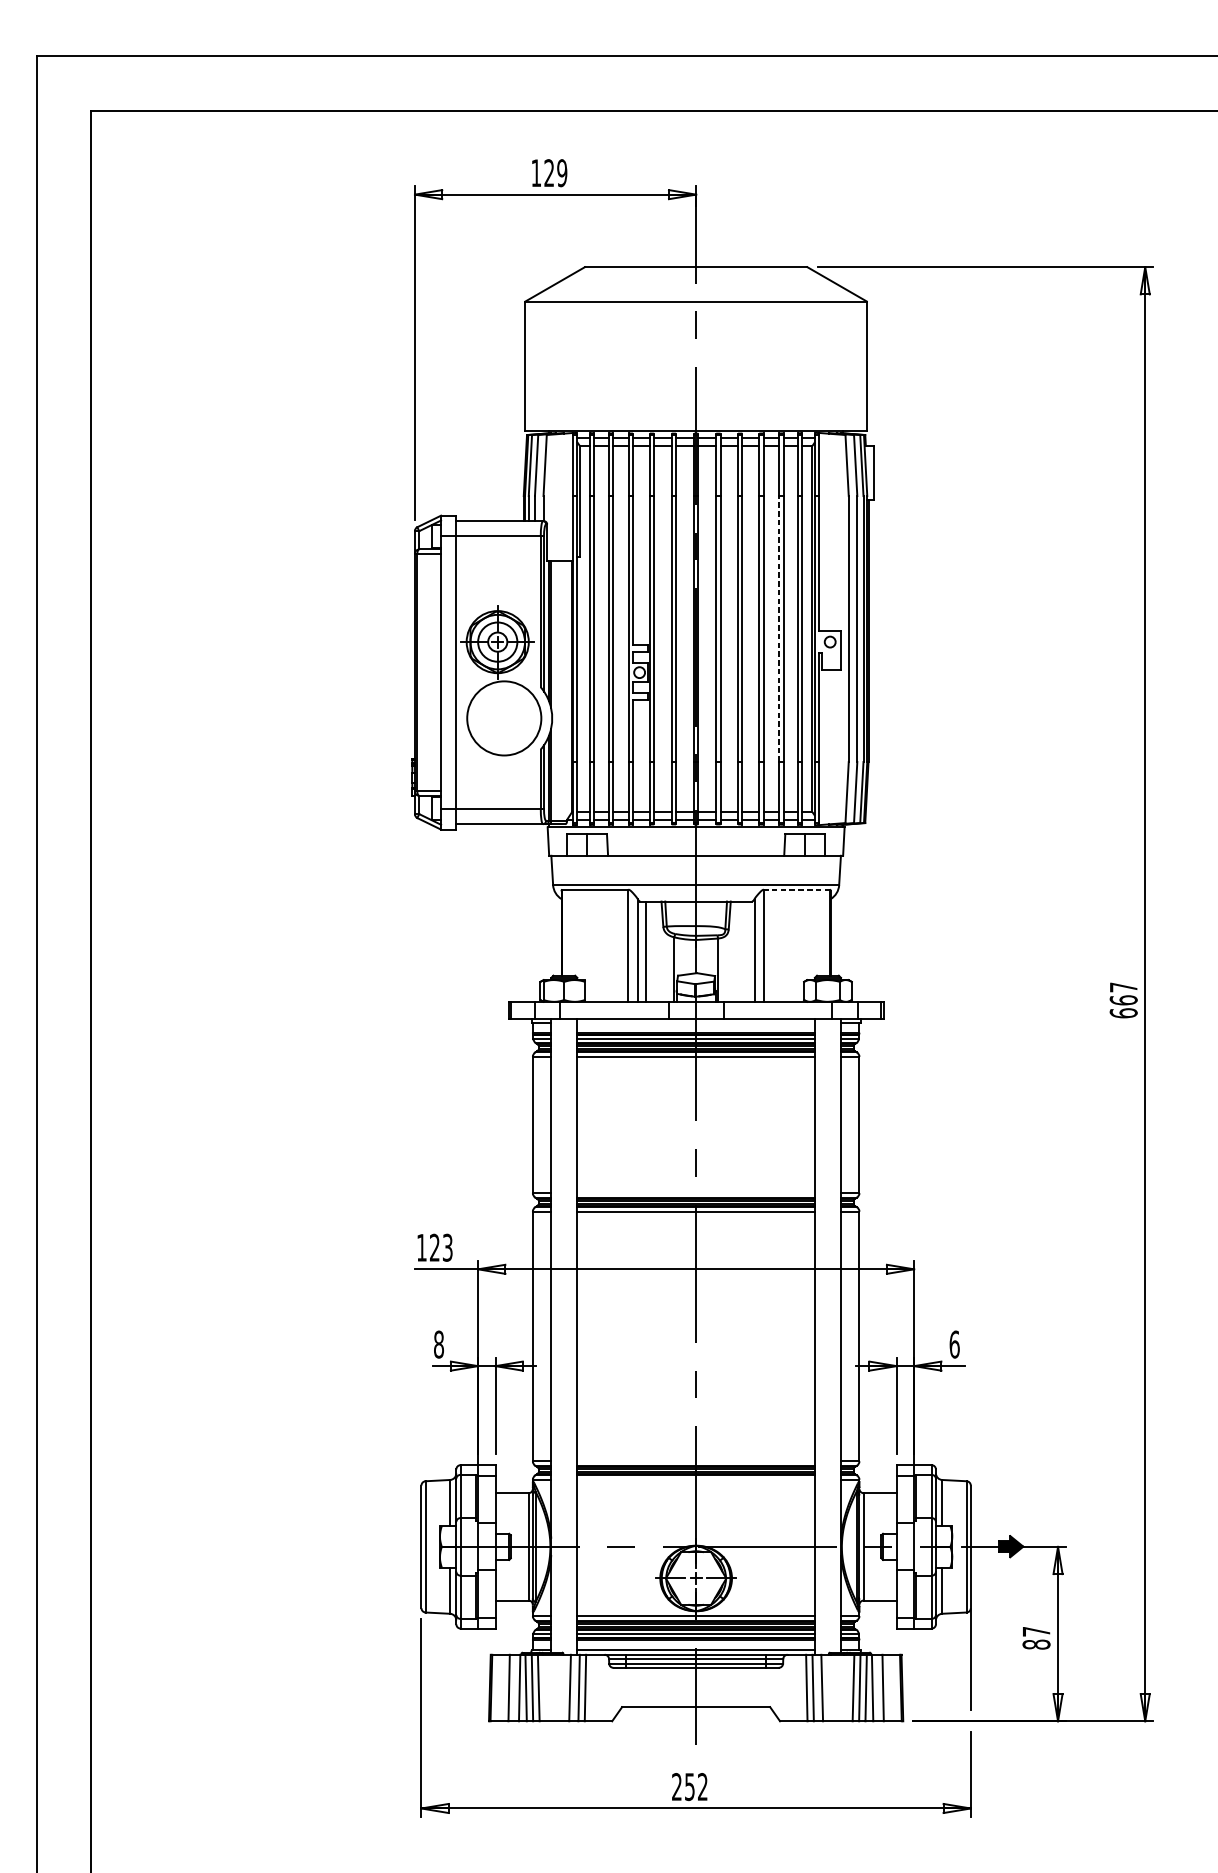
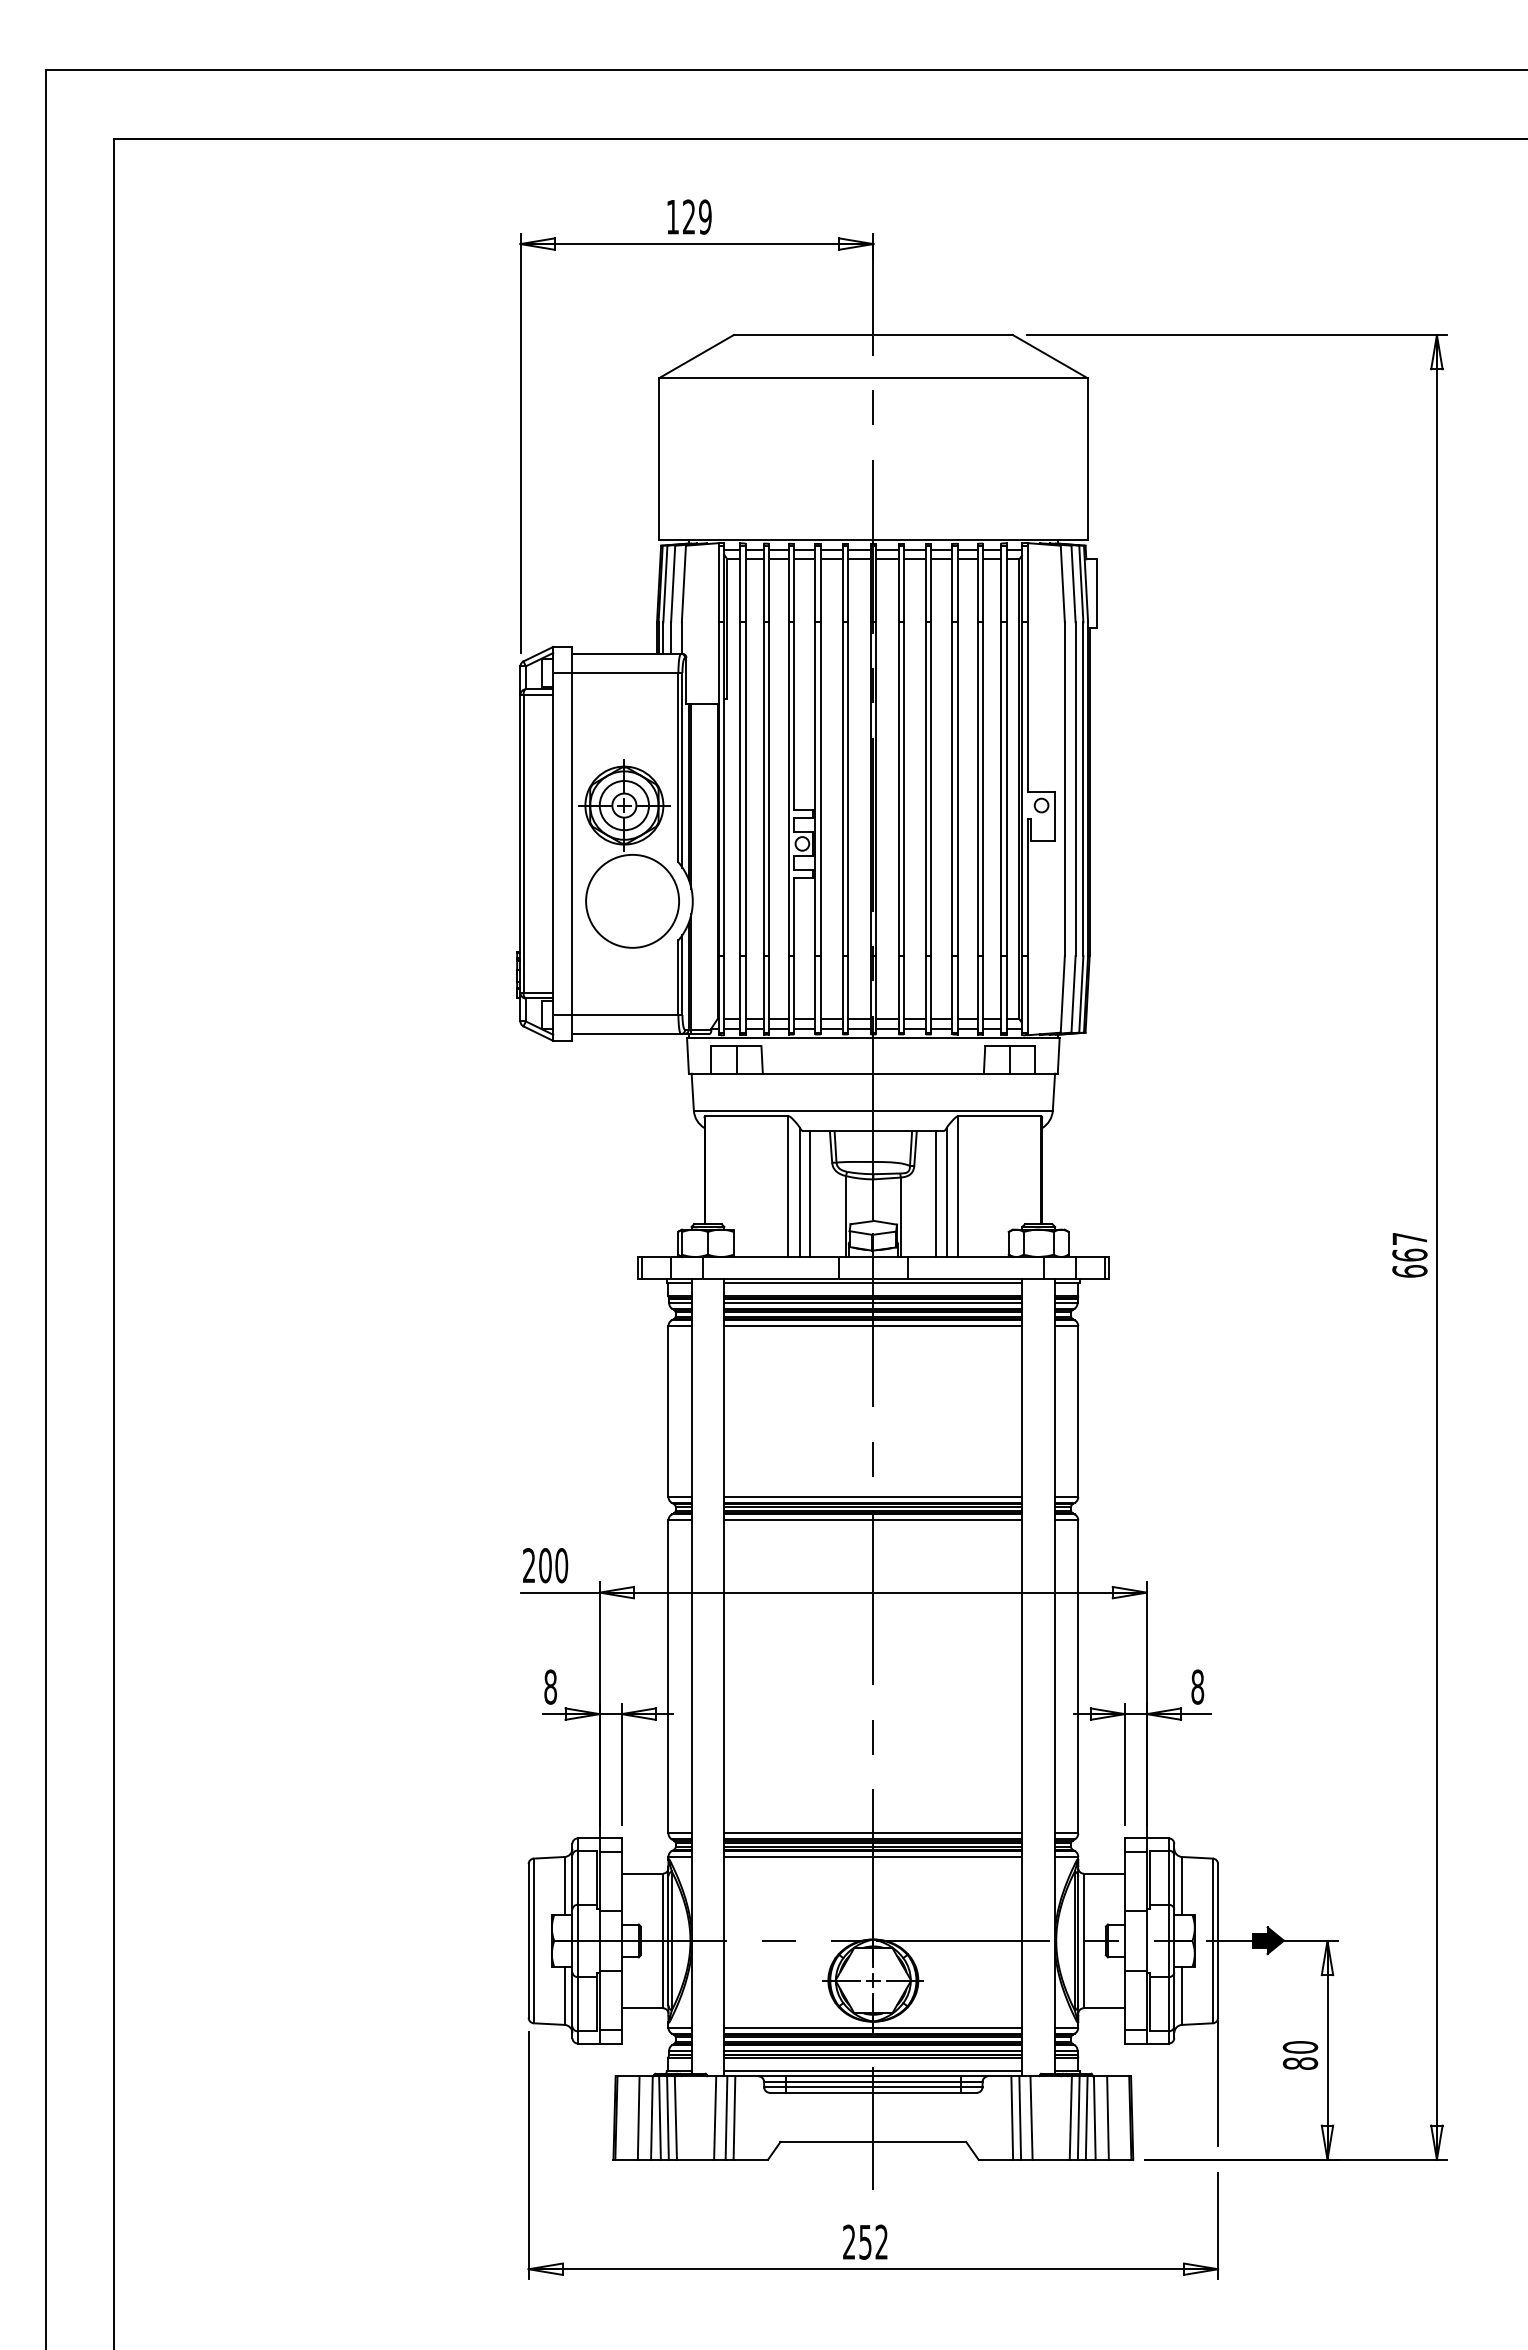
line: (779, 629) -> (977, 789), dashed -> solid
line: (796, 889) -> (999, 1116), dashed -> solid
line: (746, 952) -> (936, 1194), added
line: (696, 1022) -> (873, 1283), added
line: (696, 1192) -> (873, 1496), added
text: (434, 1247) -> (545, 1565), 123 -> 200
text: (954, 1344) -> (1197, 1686), 6 -> 8
line: (696, 1461) -> (873, 1833), added
line: (696, 1479) -> (873, 1856), added
text: (1036, 1631) -> (1300, 2047), 87 -> 80

